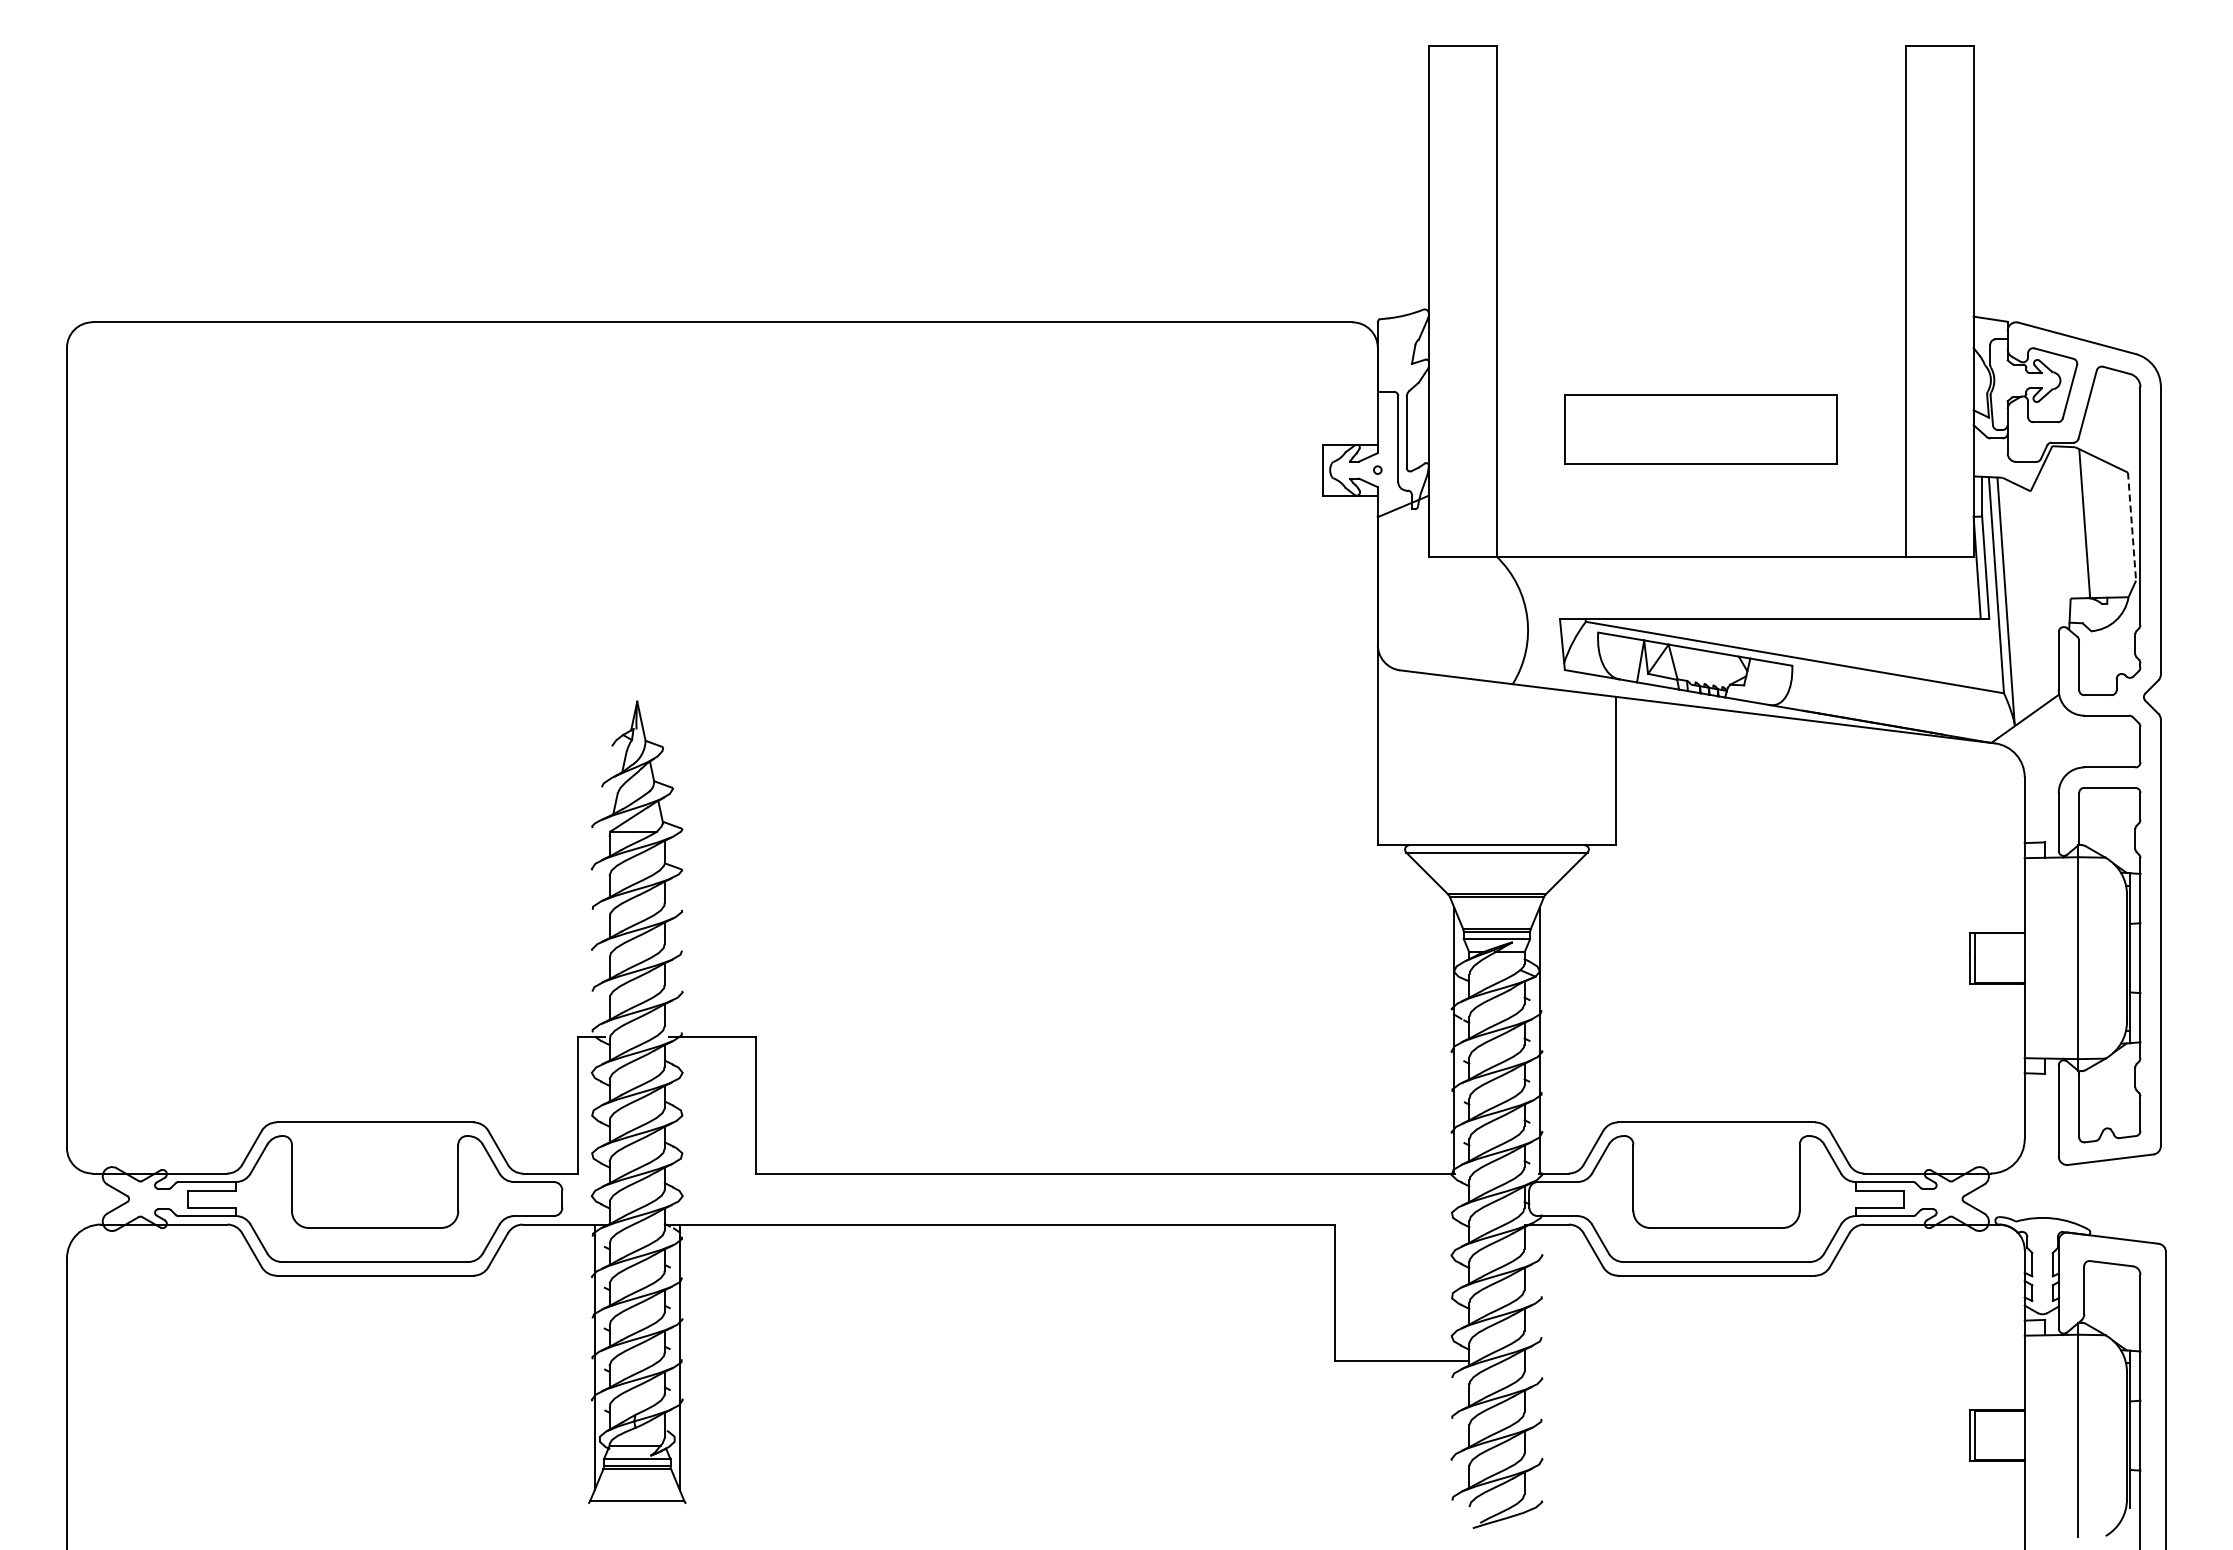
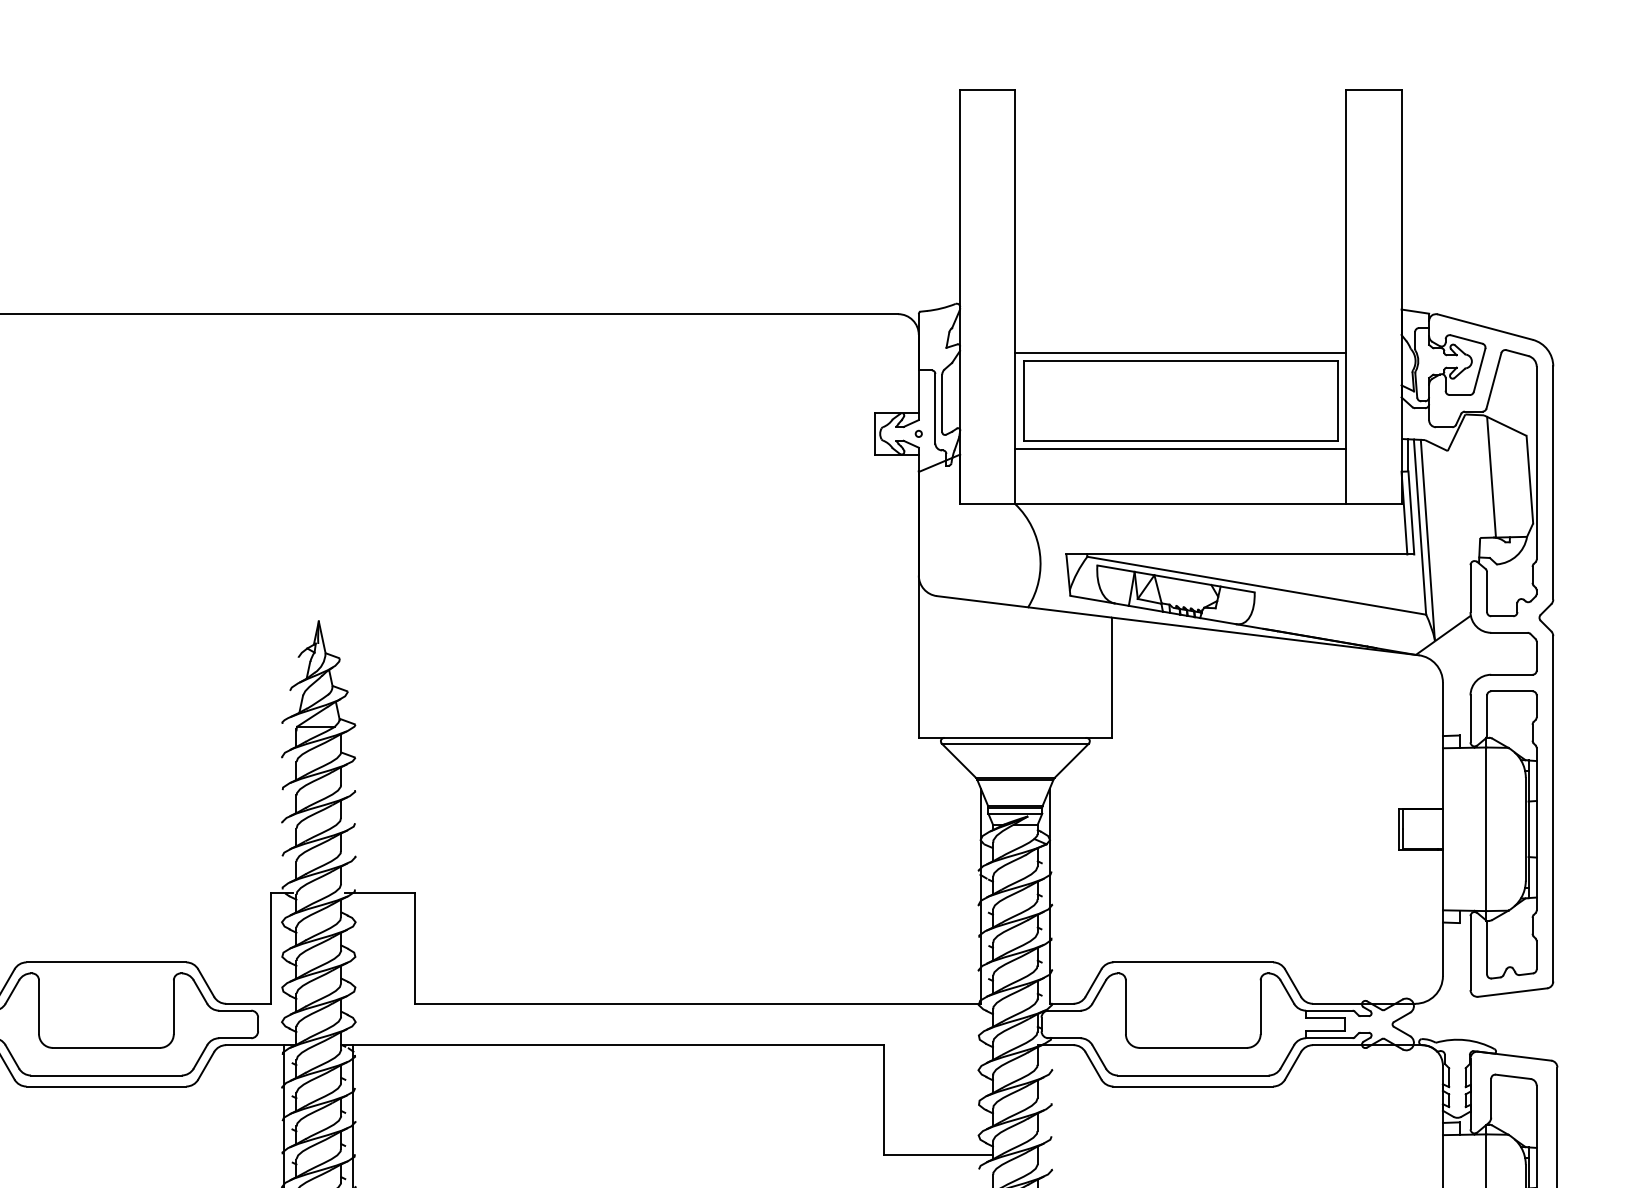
line: (1700, 369) -> (1180, 352), added
part: (1700, 429) -> (1180, 400), size x1.43
line: (1700, 488) -> (1180, 448), added
line: (2132, 527) -> (1530, 480), dashed -> solid

